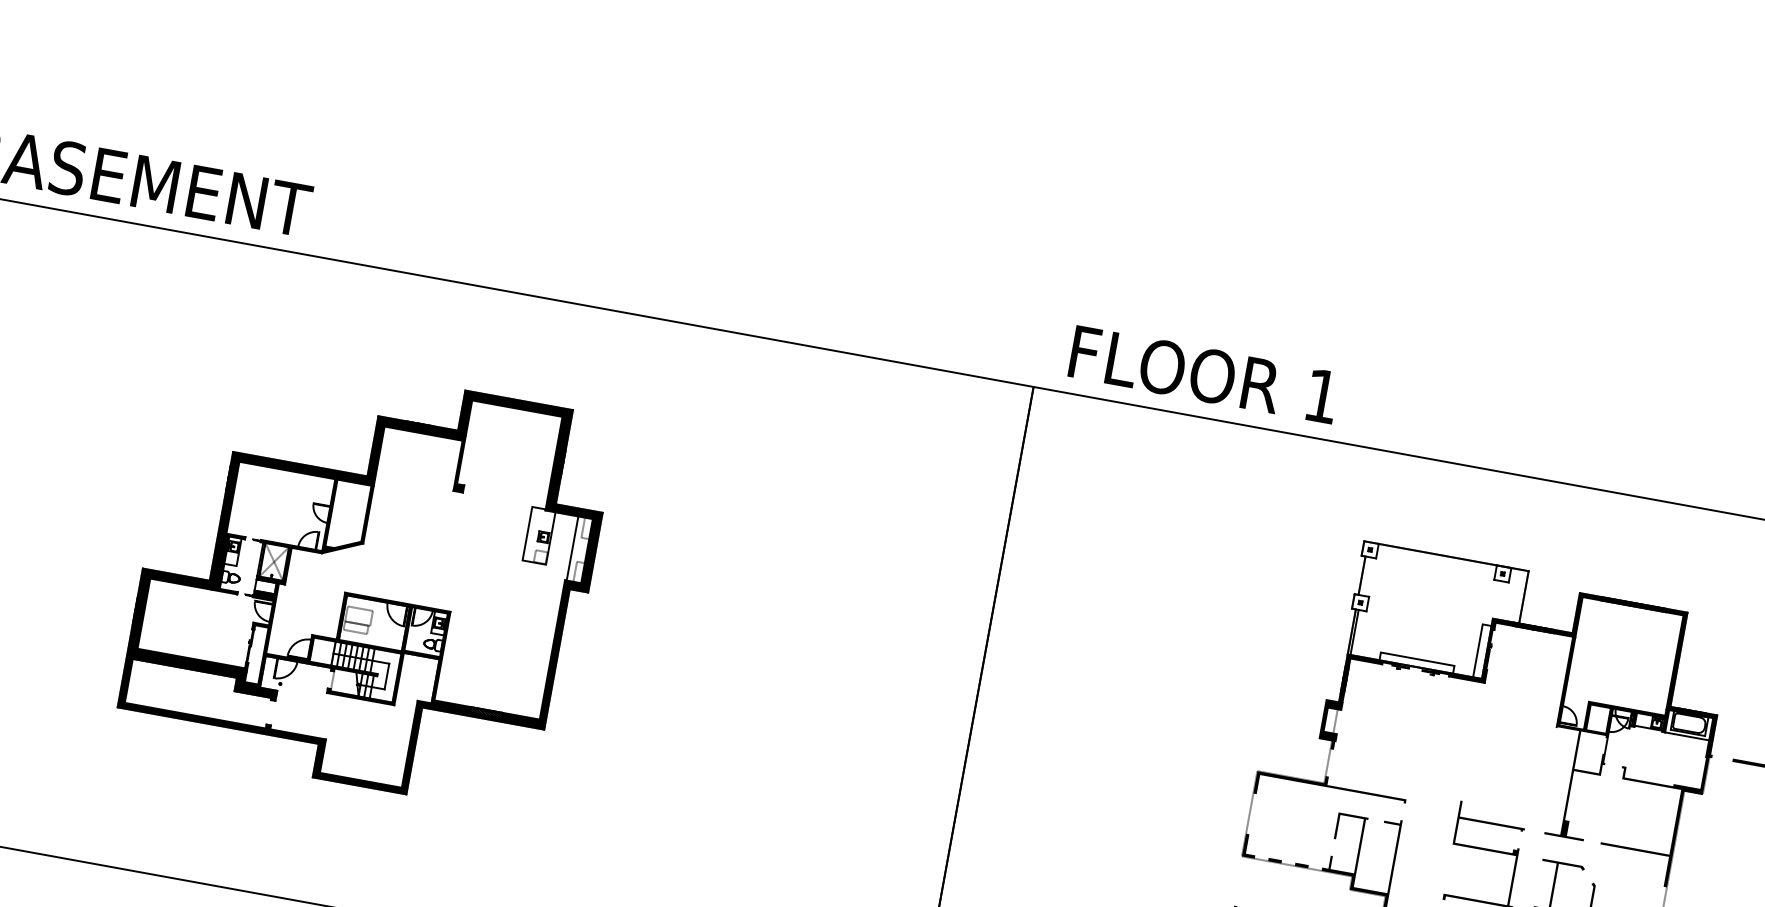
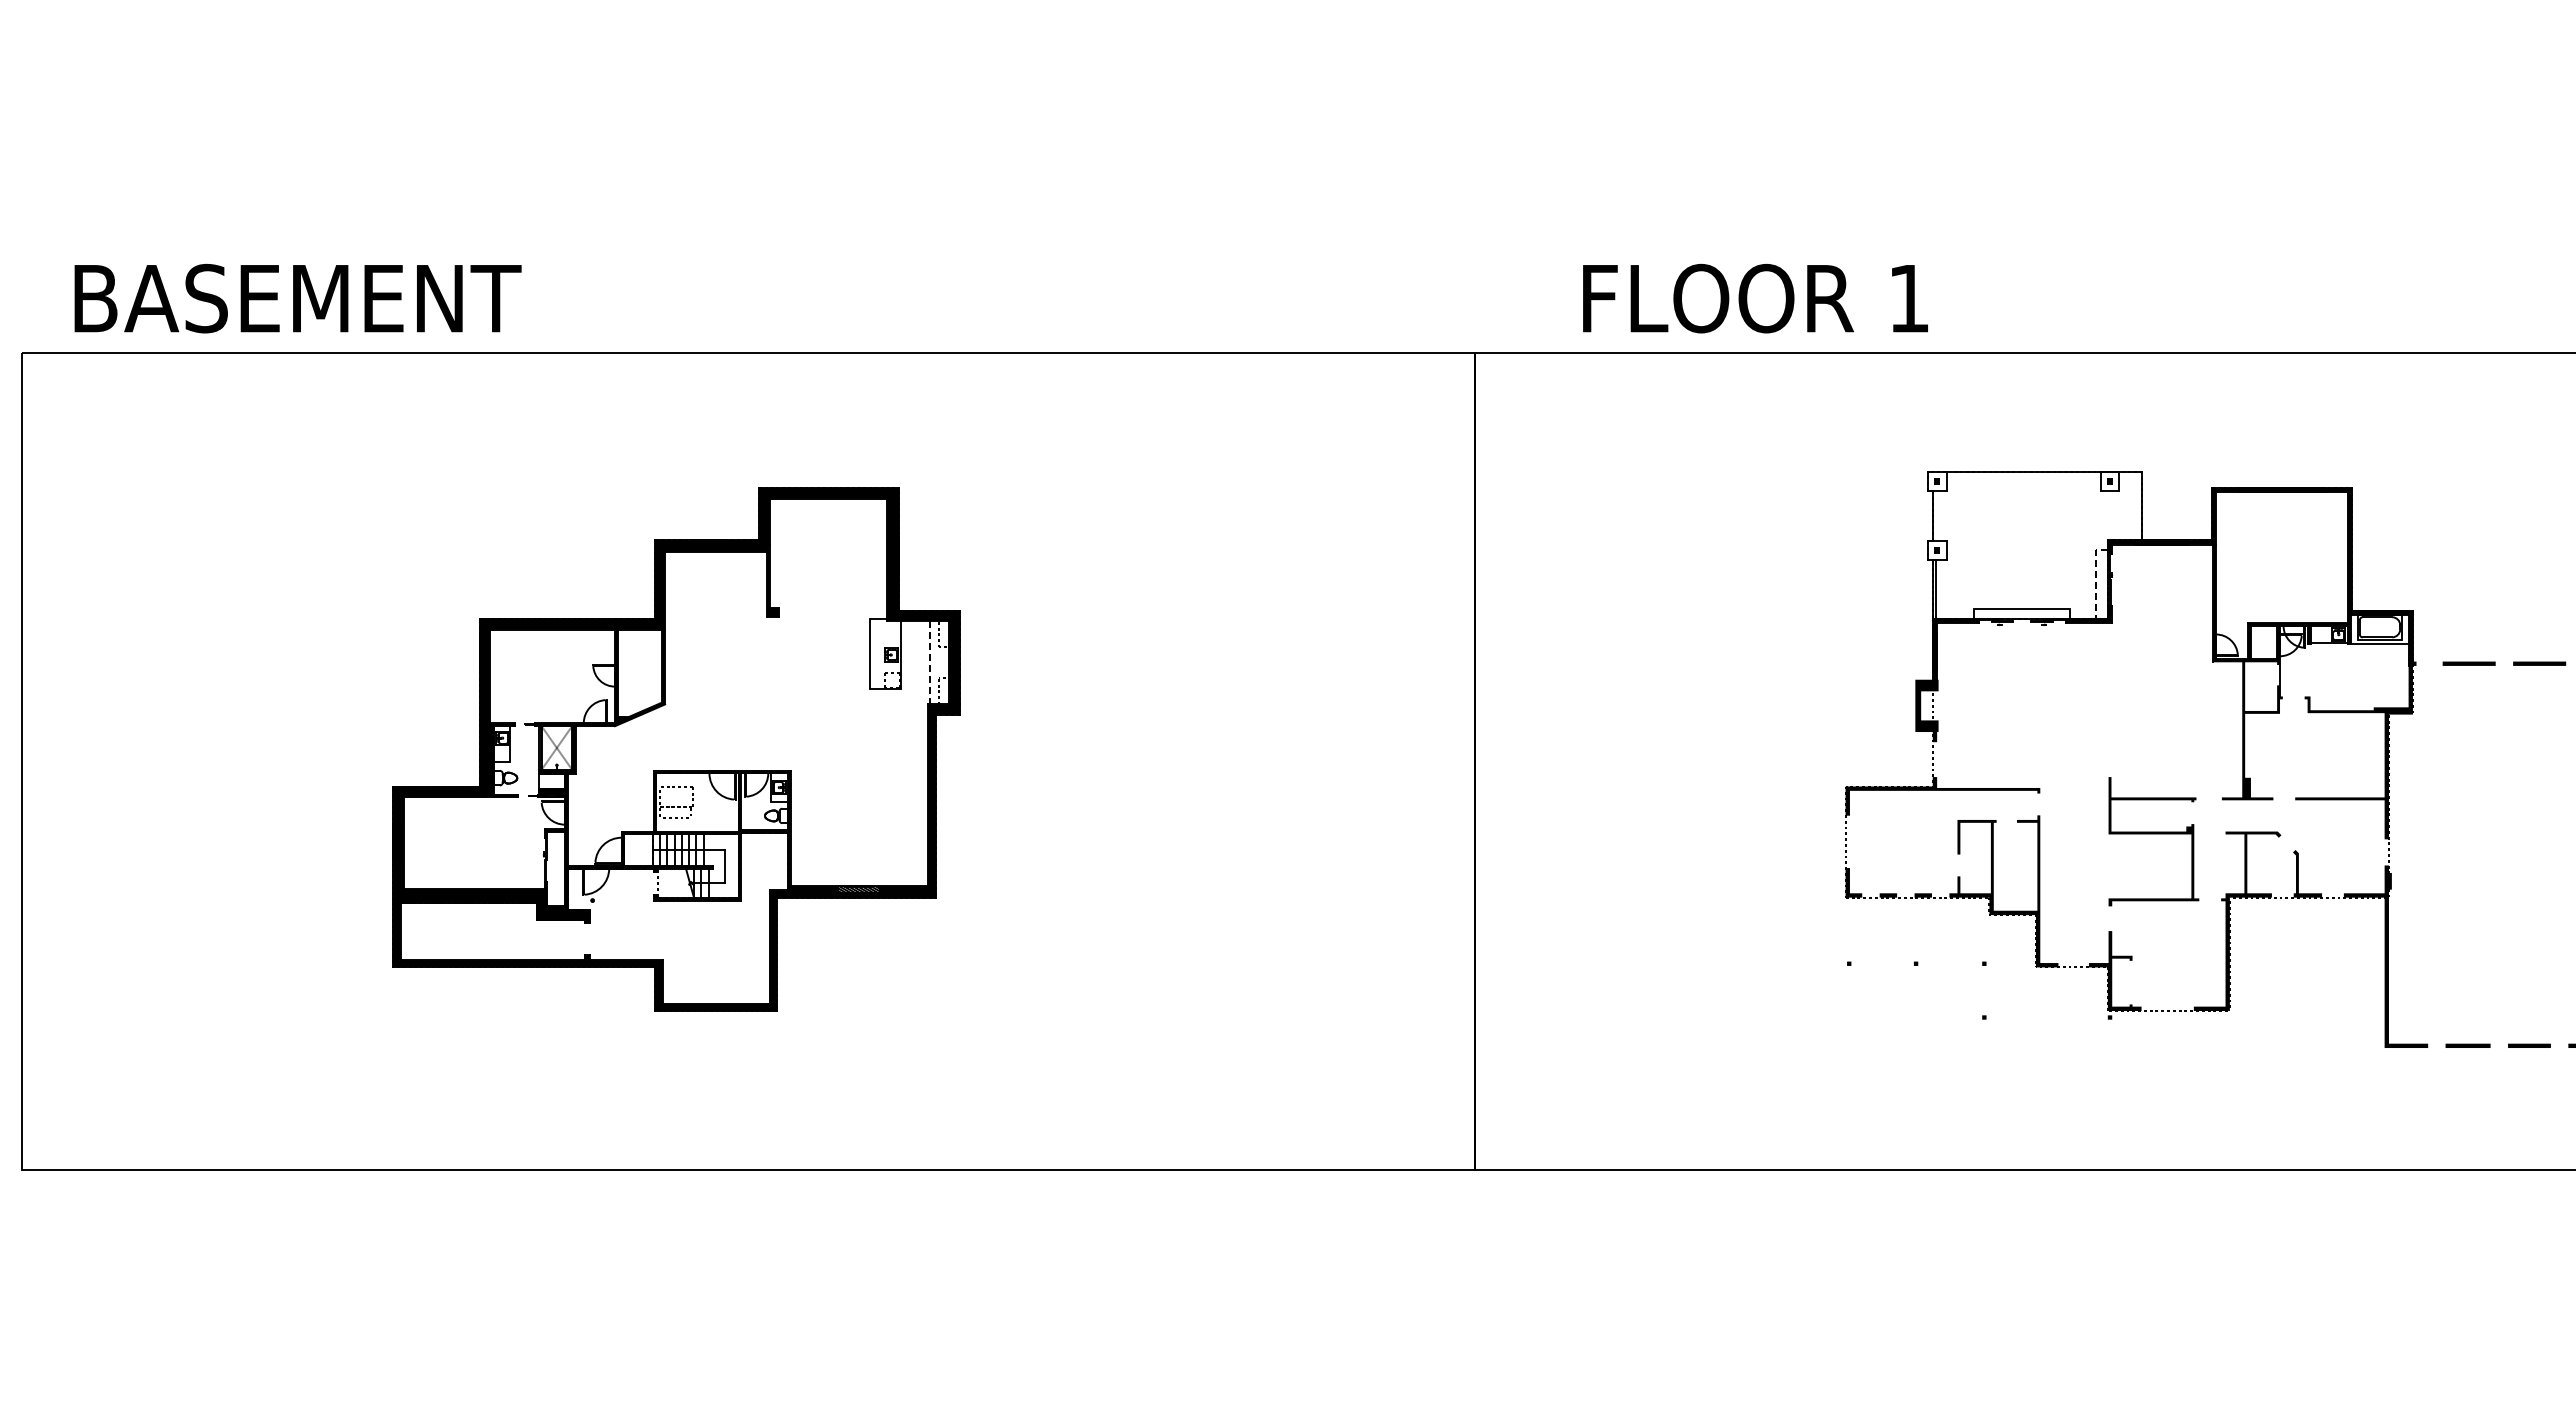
text: (1204, 374) -> (1755, 298), moved
line: (572, 548) -> (930, 662), solid -> dashed
line: (1478, 646) -> (2096, 578), solid -> dashed

